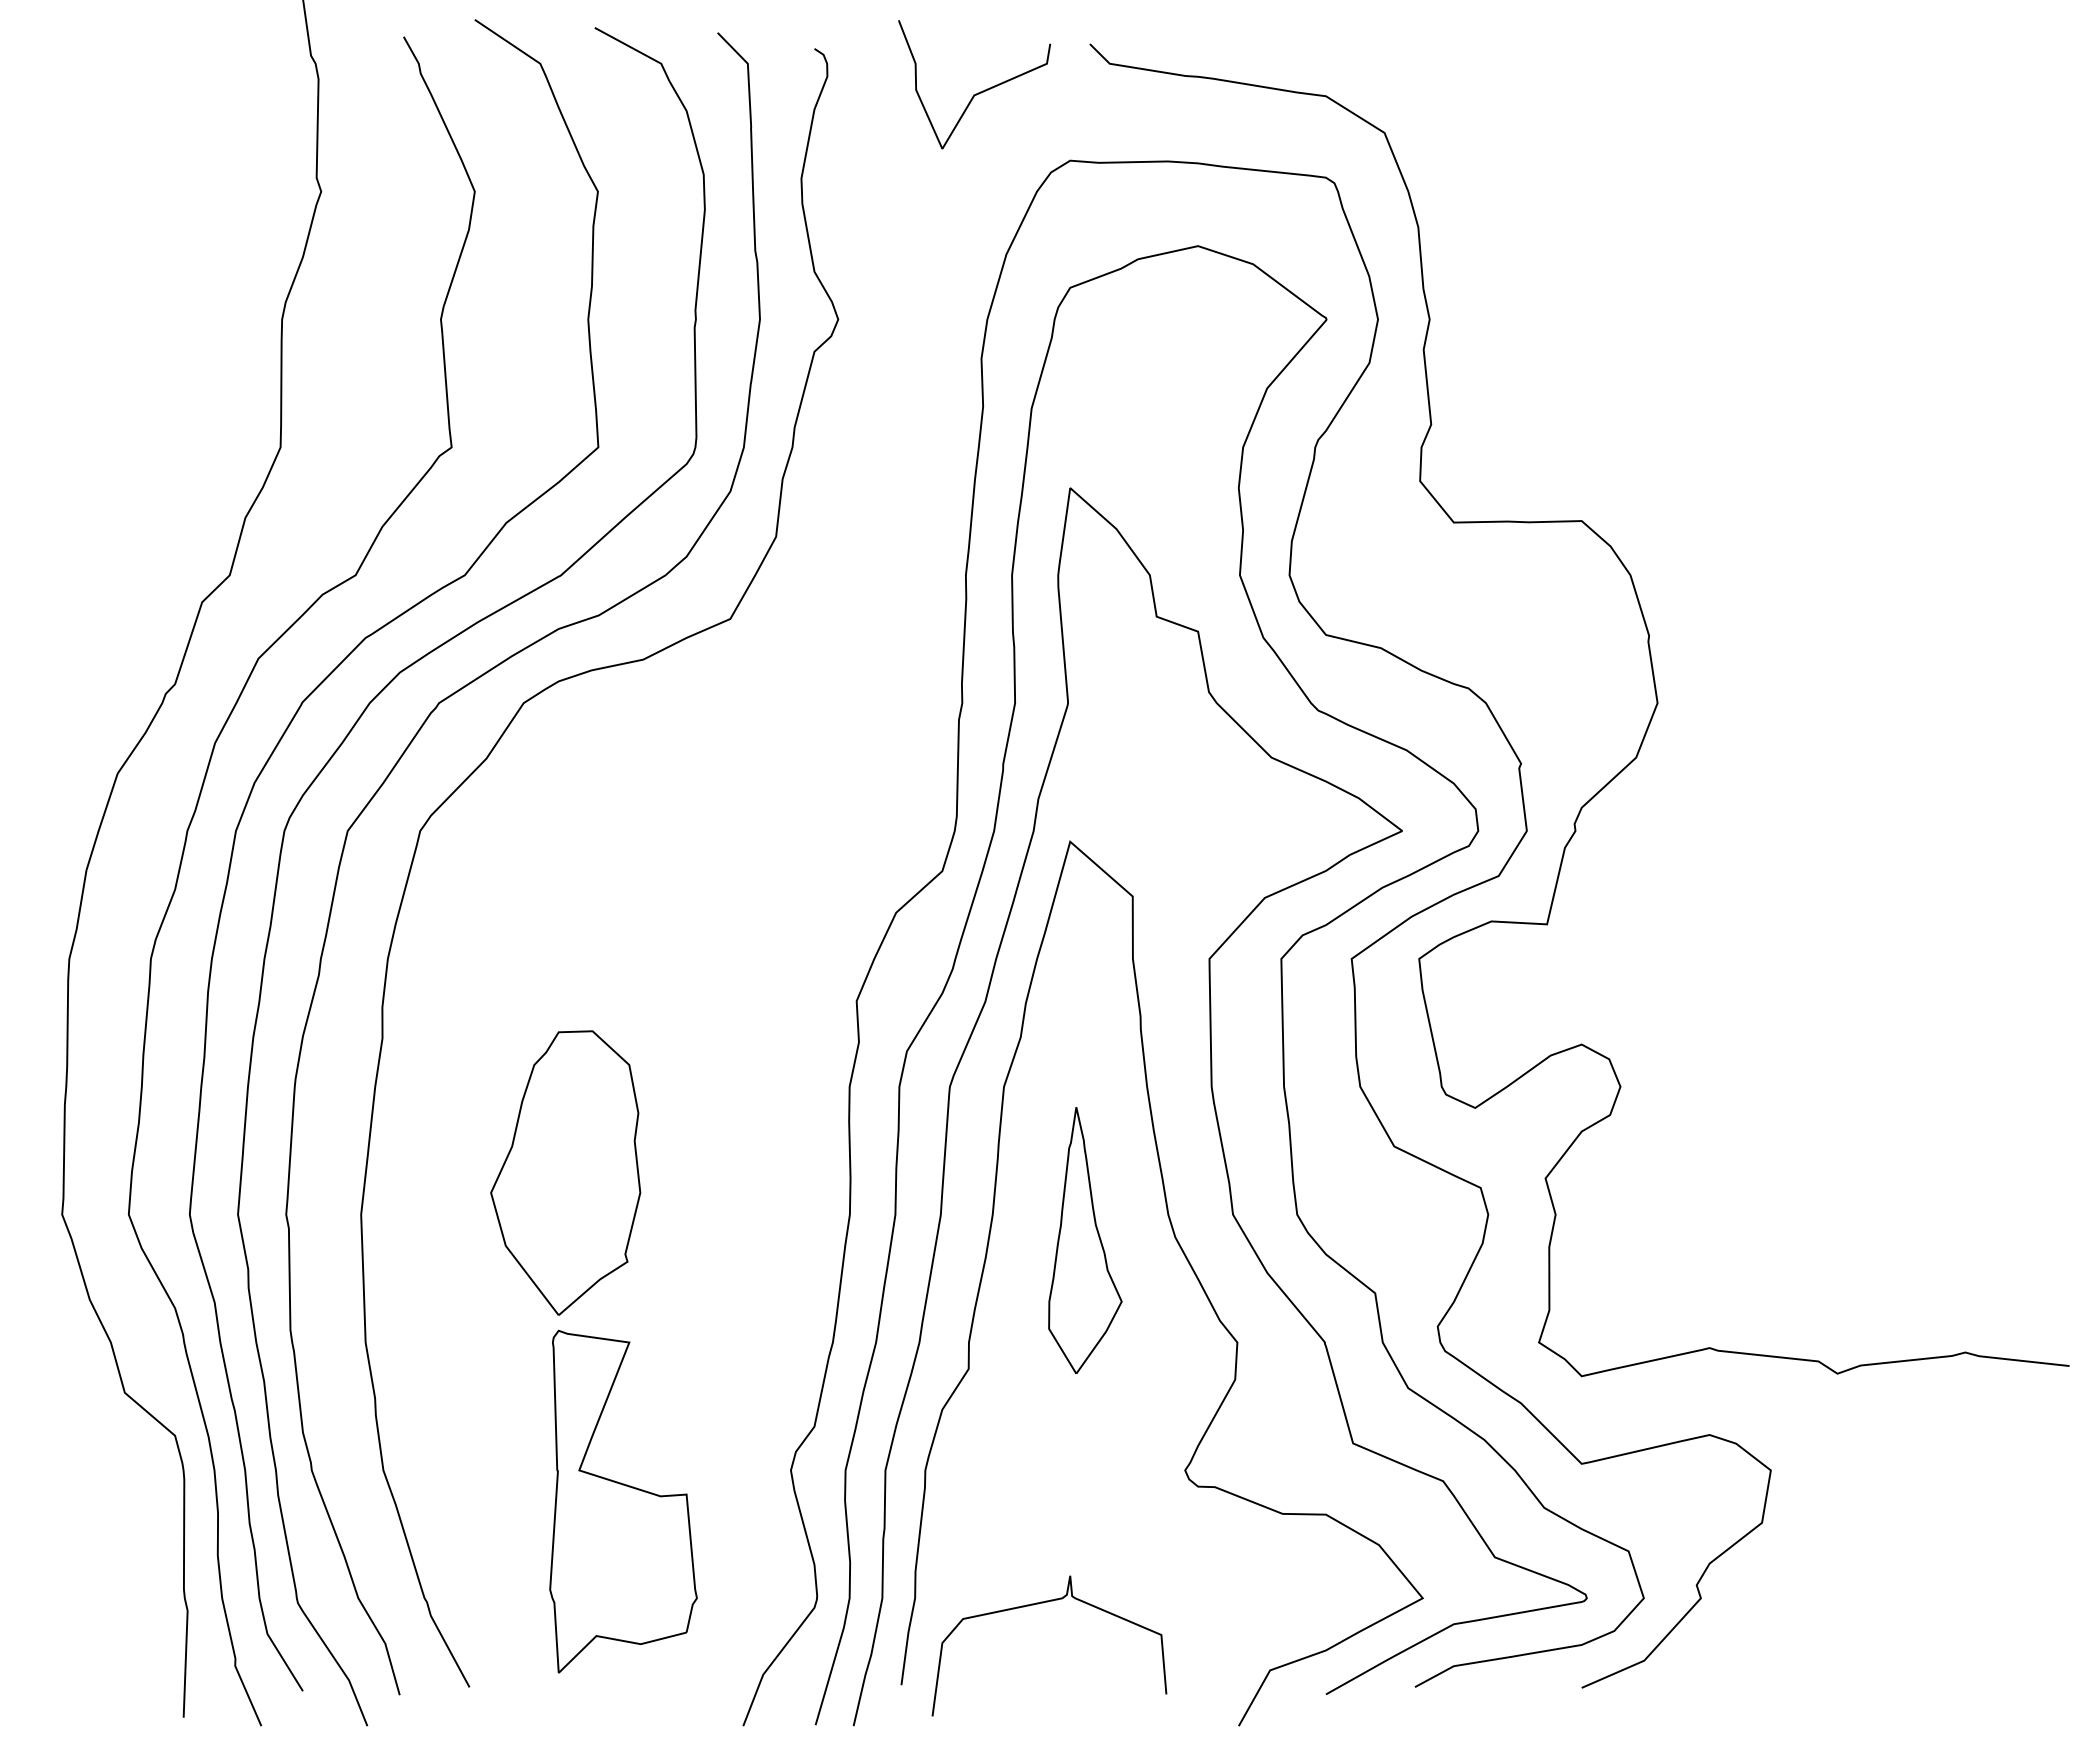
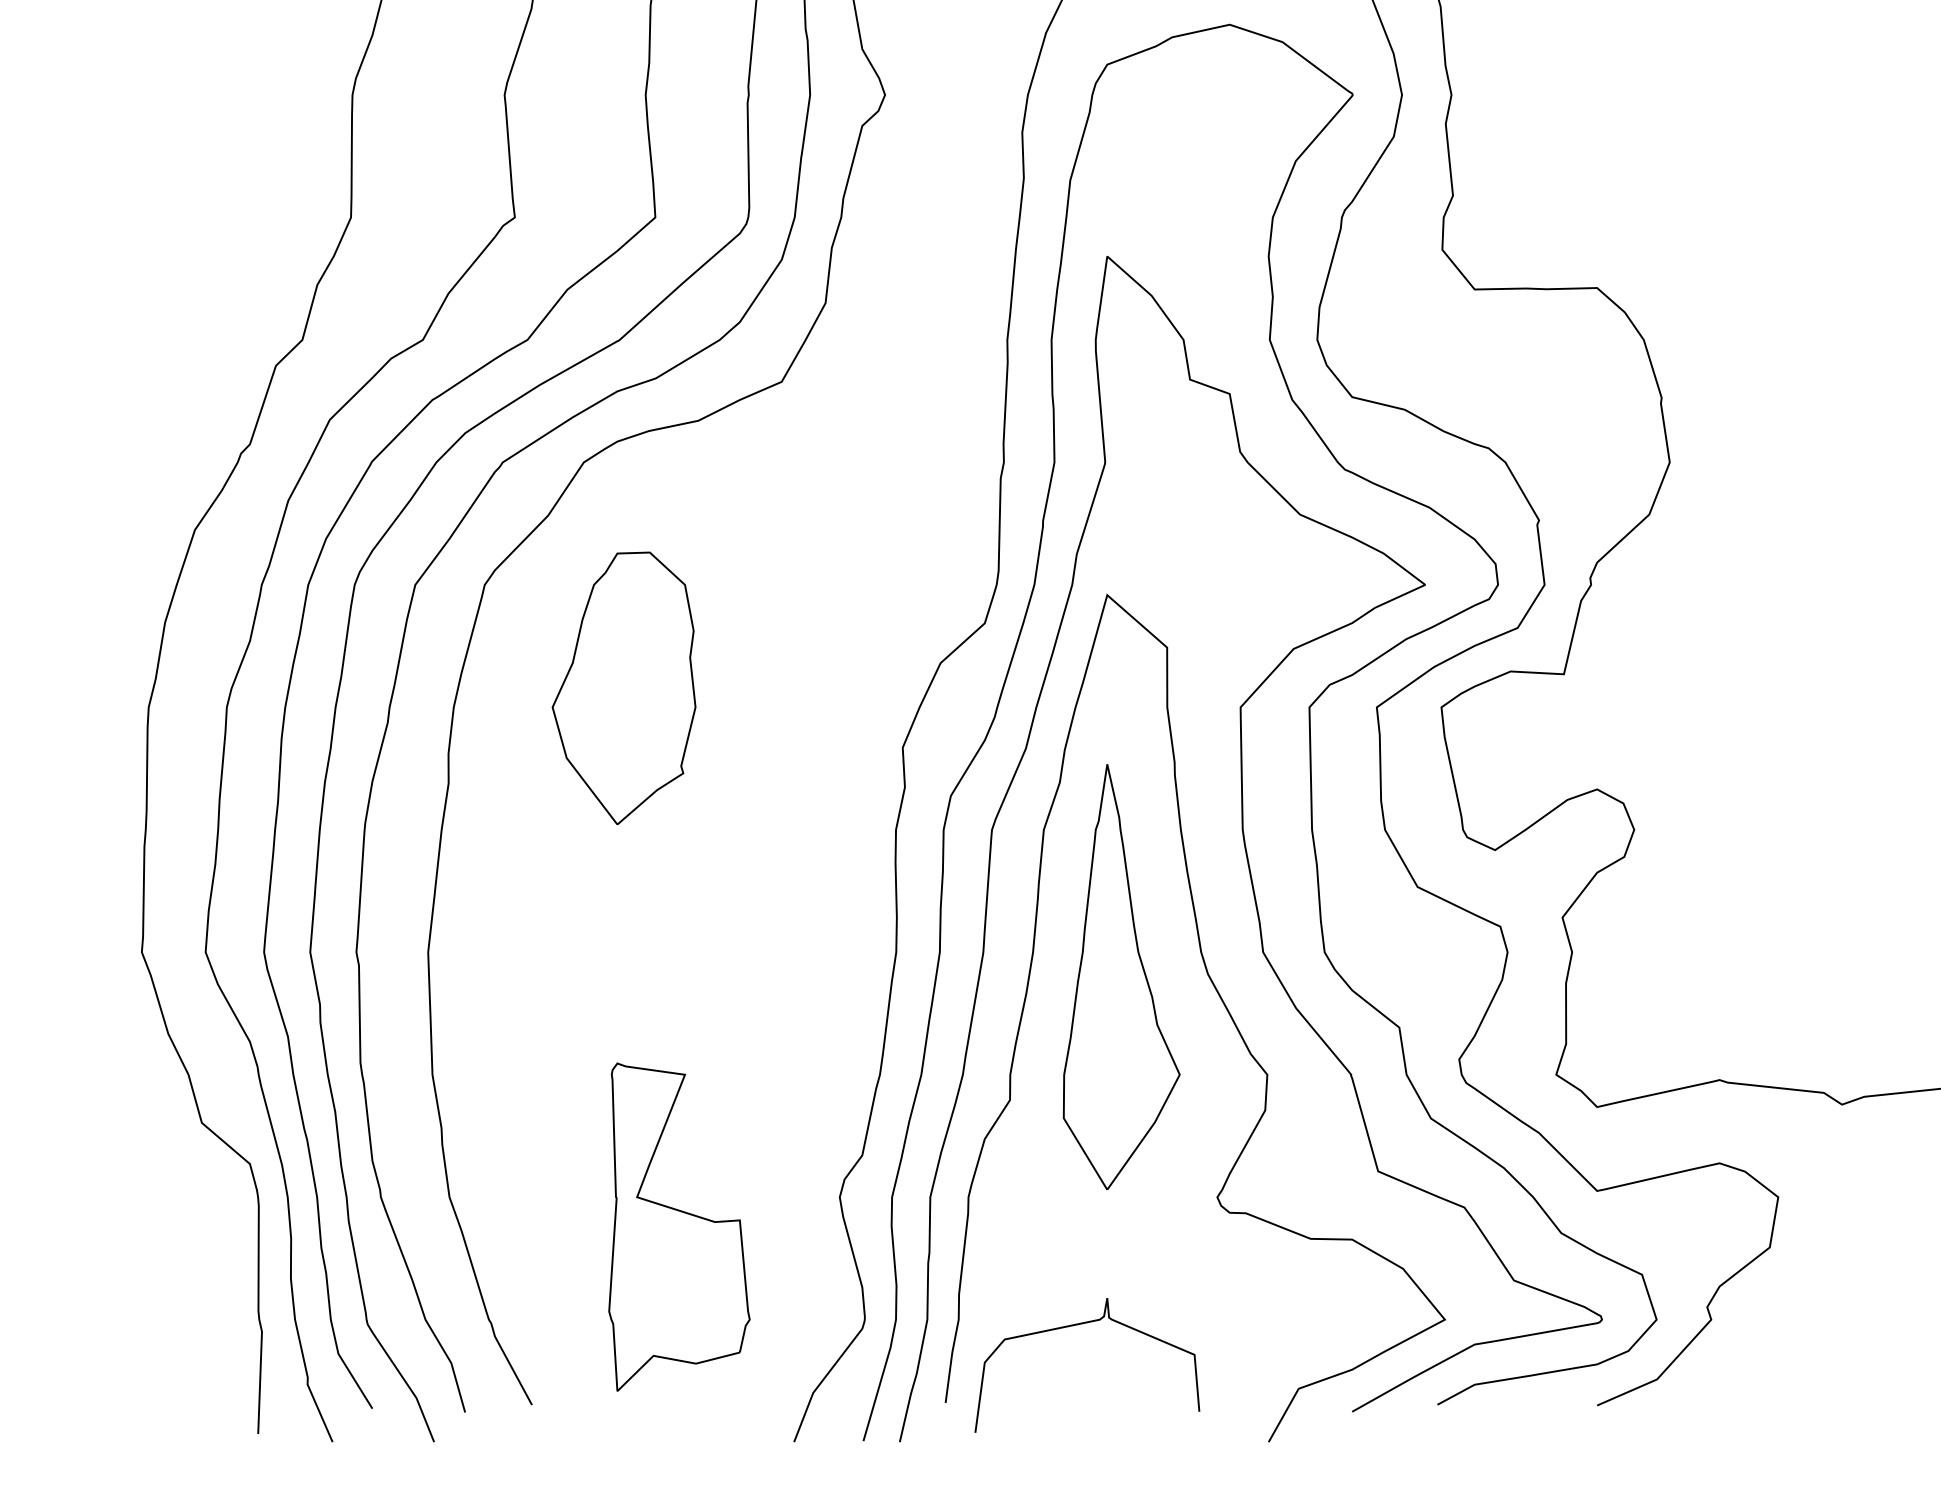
part: (565, 1172) -> (623, 687), moved
part: (1085, 1240) -> (1121, 977), size x1.67

